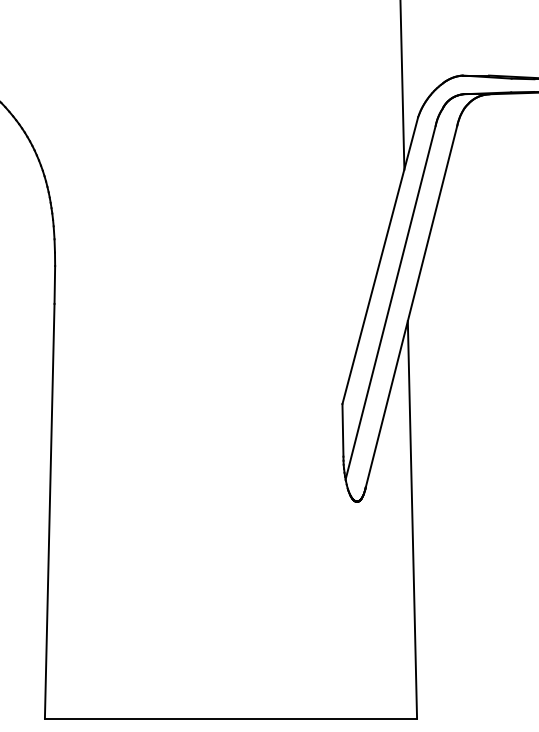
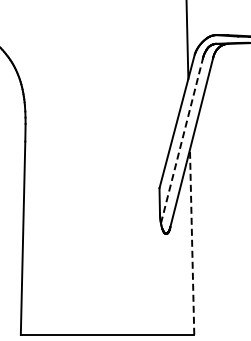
line: (391, 301) -> (182, 140), solid -> dashed
line: (413, 520) -> (192, 242), solid -> dashed

